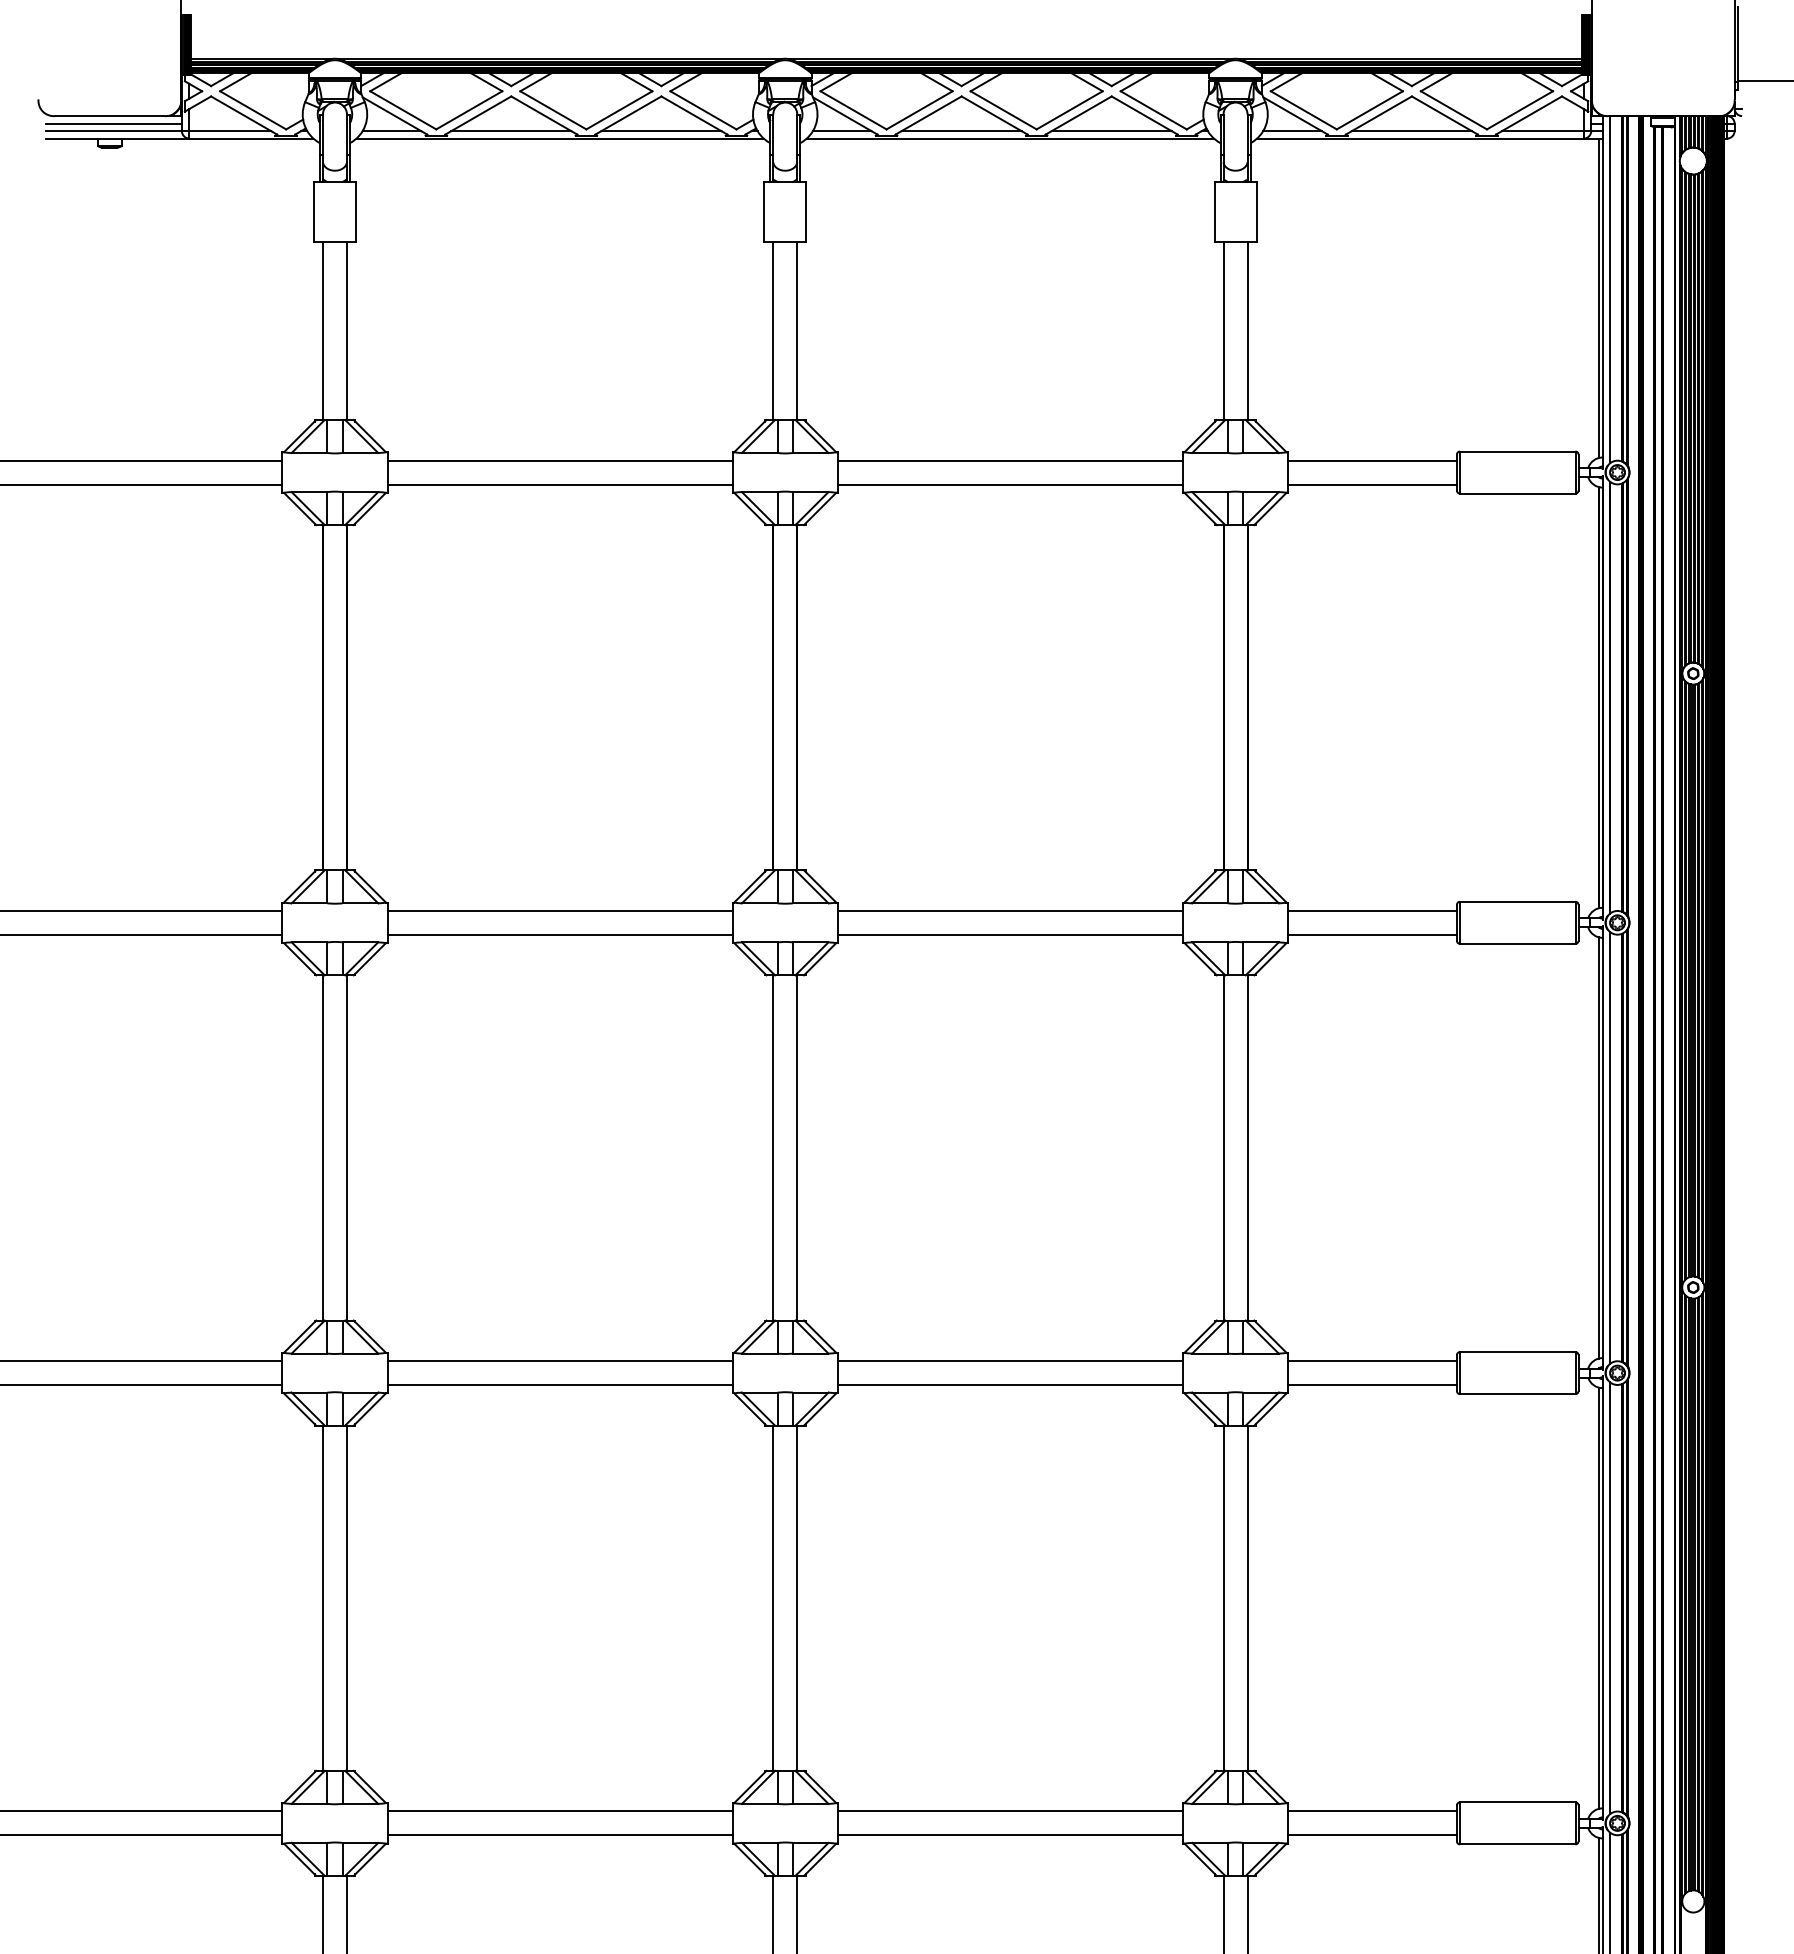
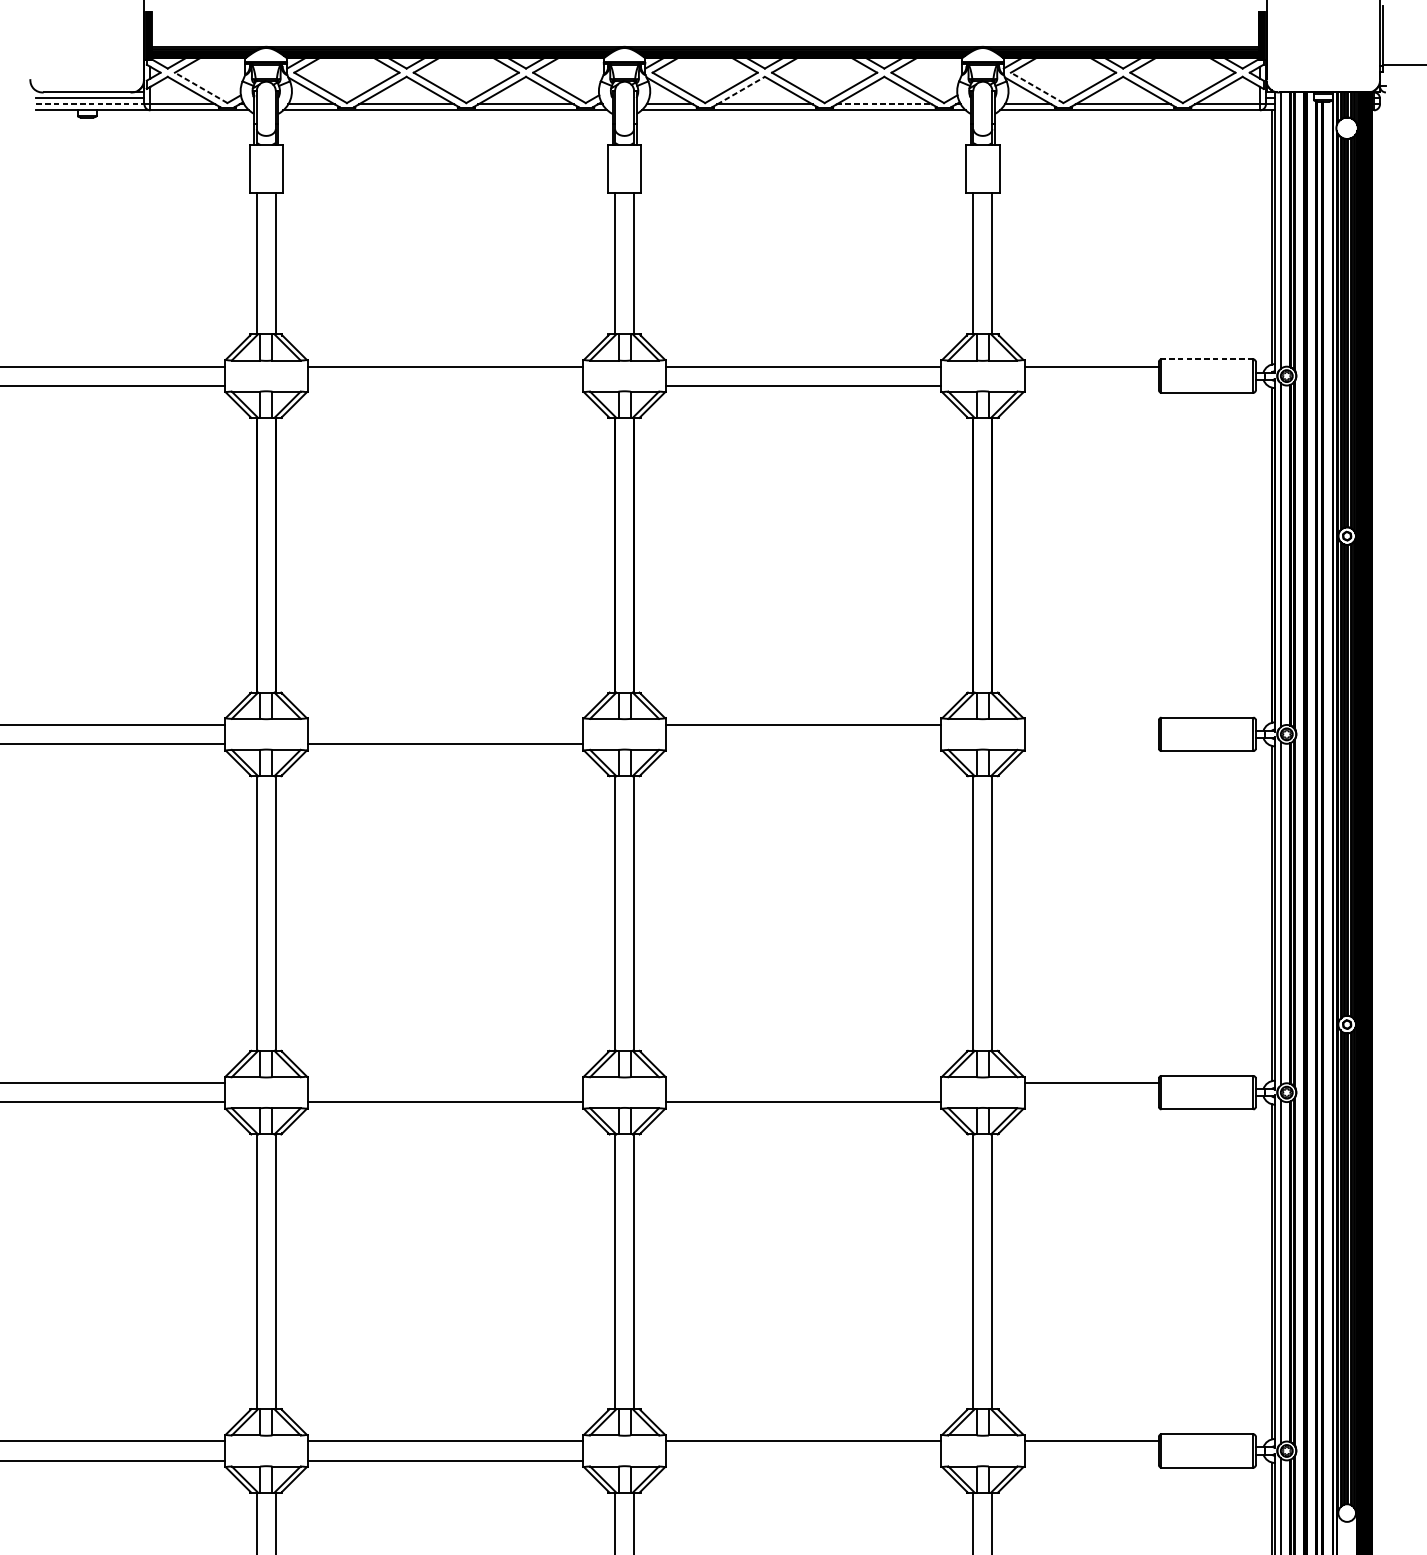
line: (252, 110) -> (200, 88), solid -> dashed
line: (1303, 110) -> (1036, 88), solid -> dashed
line: (931, 113) -> (740, 90), solid -> dashed
line: (113, 131) -> (90, 104), solid -> dashed
line: (1111, 131) -> (884, 104), solid -> dashed
line: (1517, 451) -> (1207, 359), solid -> dashed
line: (559, 484) -> (444, 385), removed
line: (1372, 484) -> (1091, 385), removed
line: (559, 910) -> (444, 724), removed
line: (1372, 910) -> (1091, 724), removed
line: (1010, 934) -> (803, 743), removed
line: (1372, 934) -> (1091, 743), removed
line: (559, 1361) -> (444, 1083), removed
line: (1010, 1361) -> (803, 1083), removed
line: (1372, 1385) -> (1091, 1102), removed
line: (1010, 1835) -> (803, 1460), removed
line: (1372, 1835) -> (1091, 1460), removed

